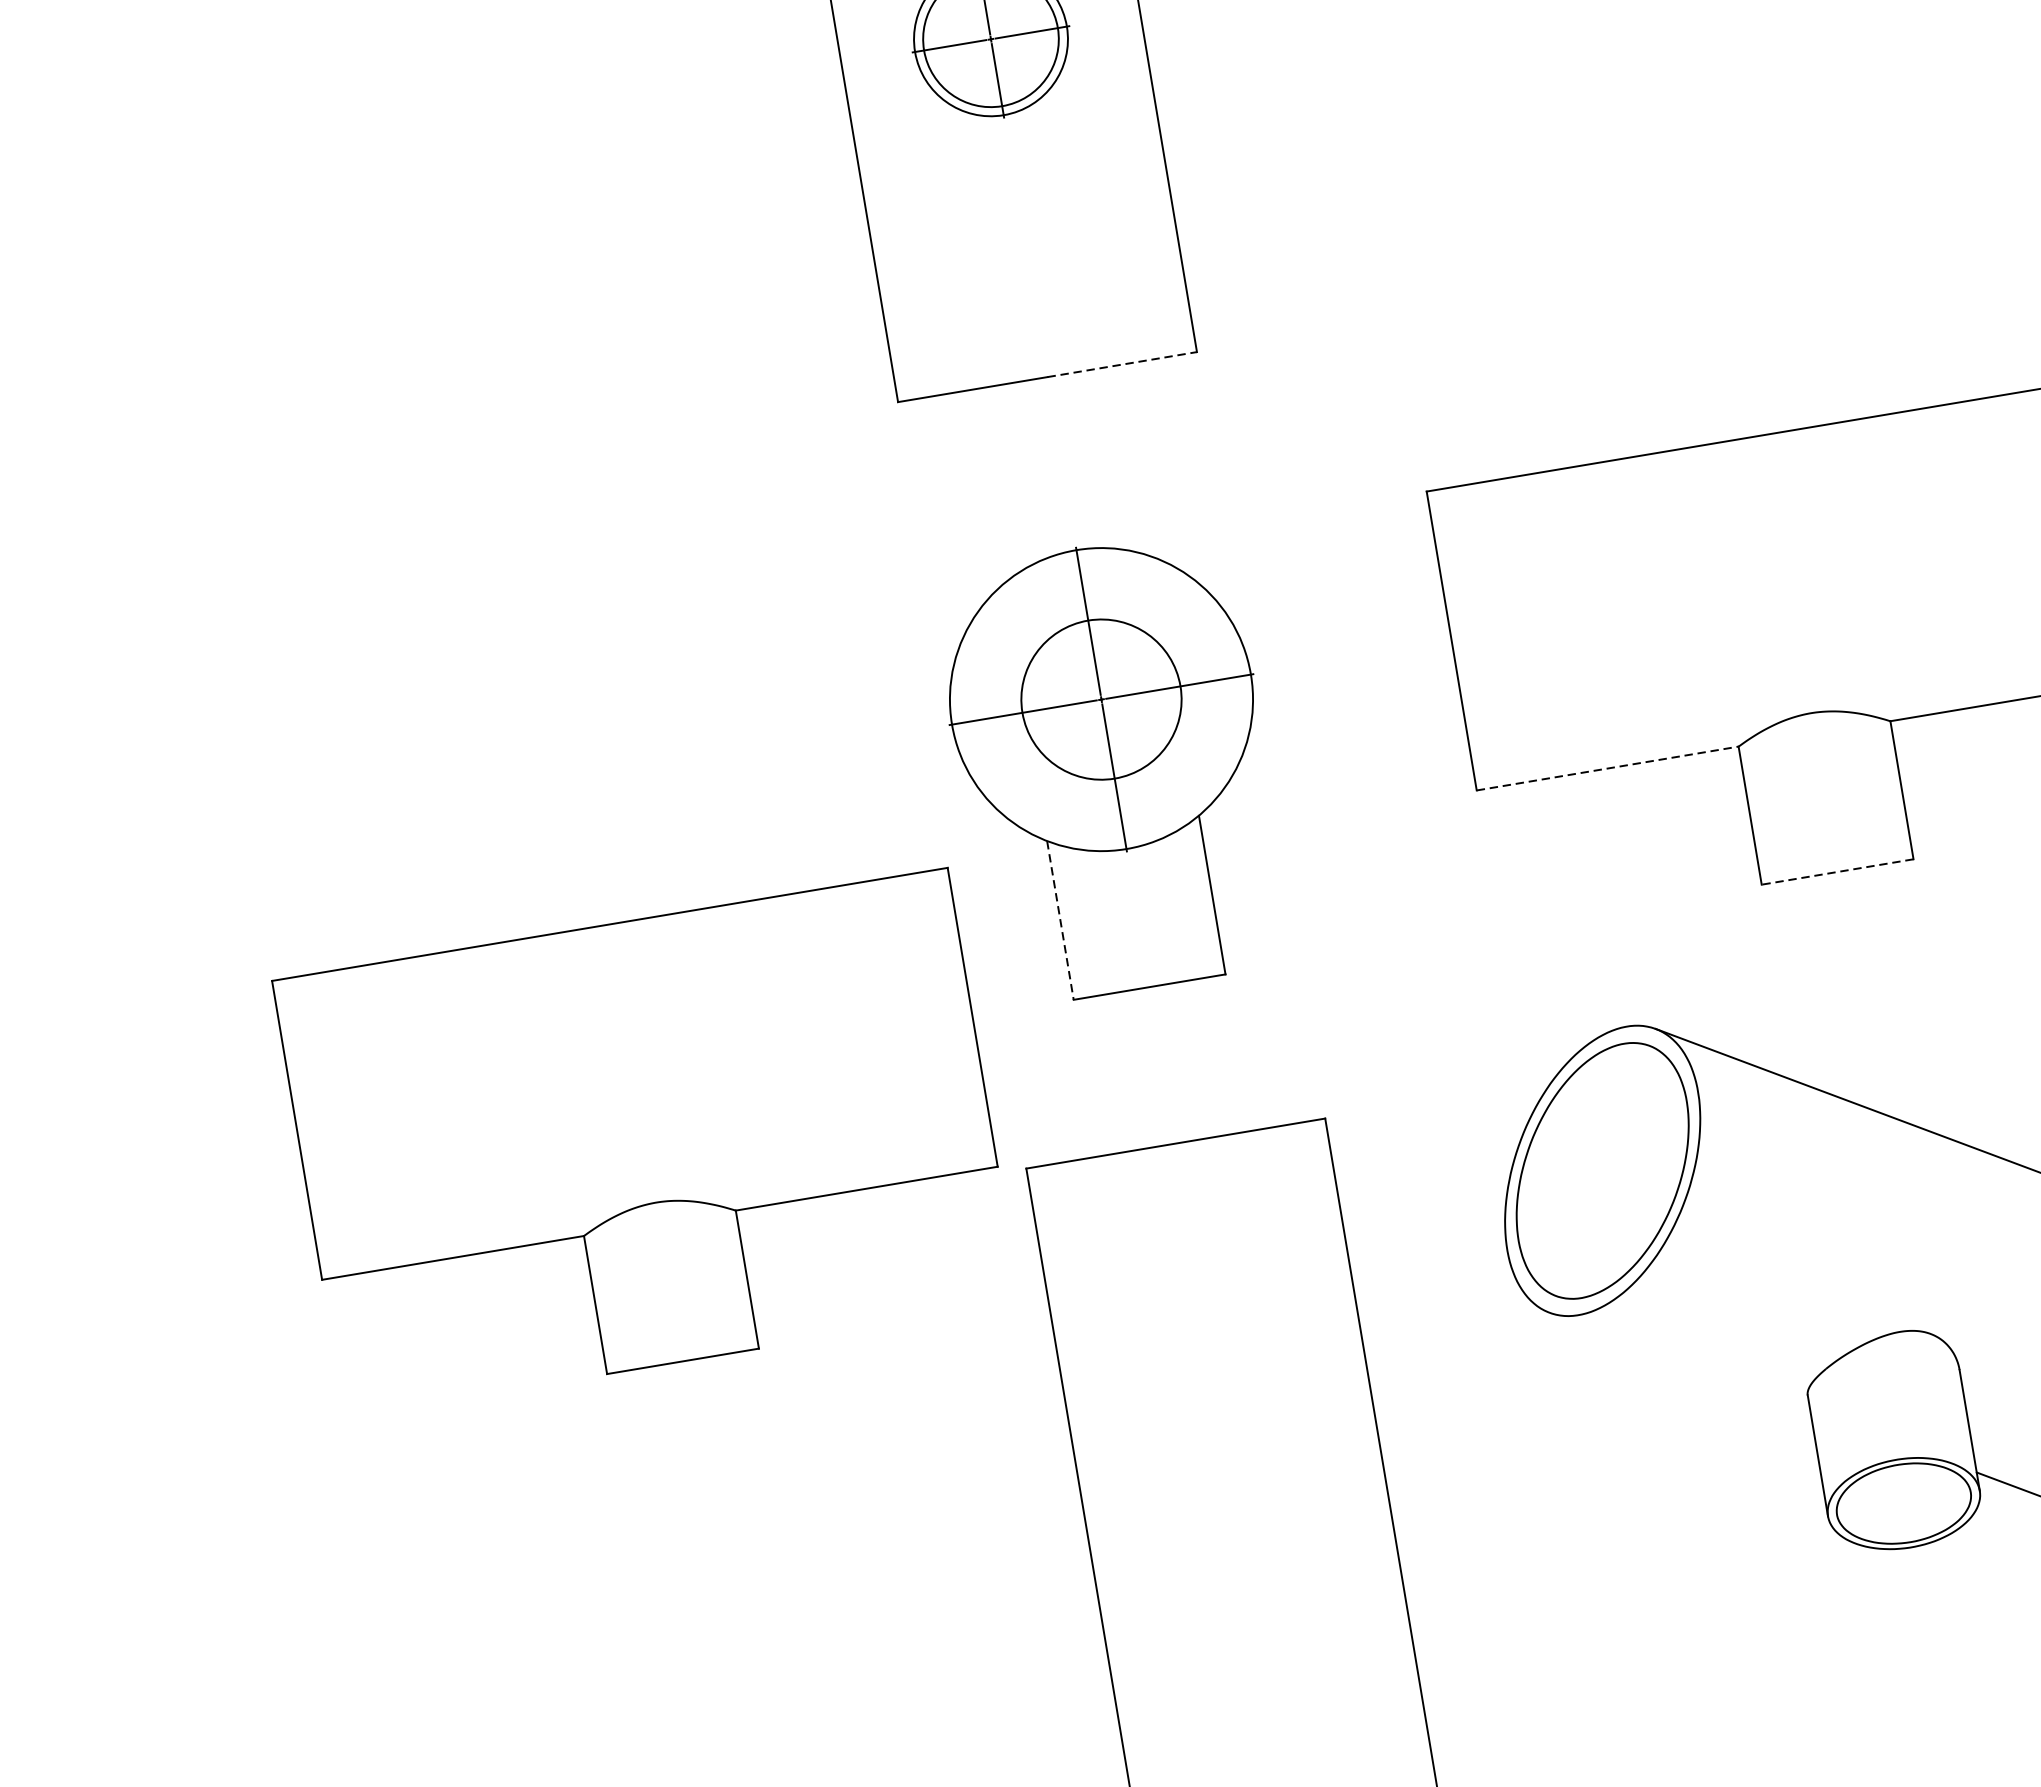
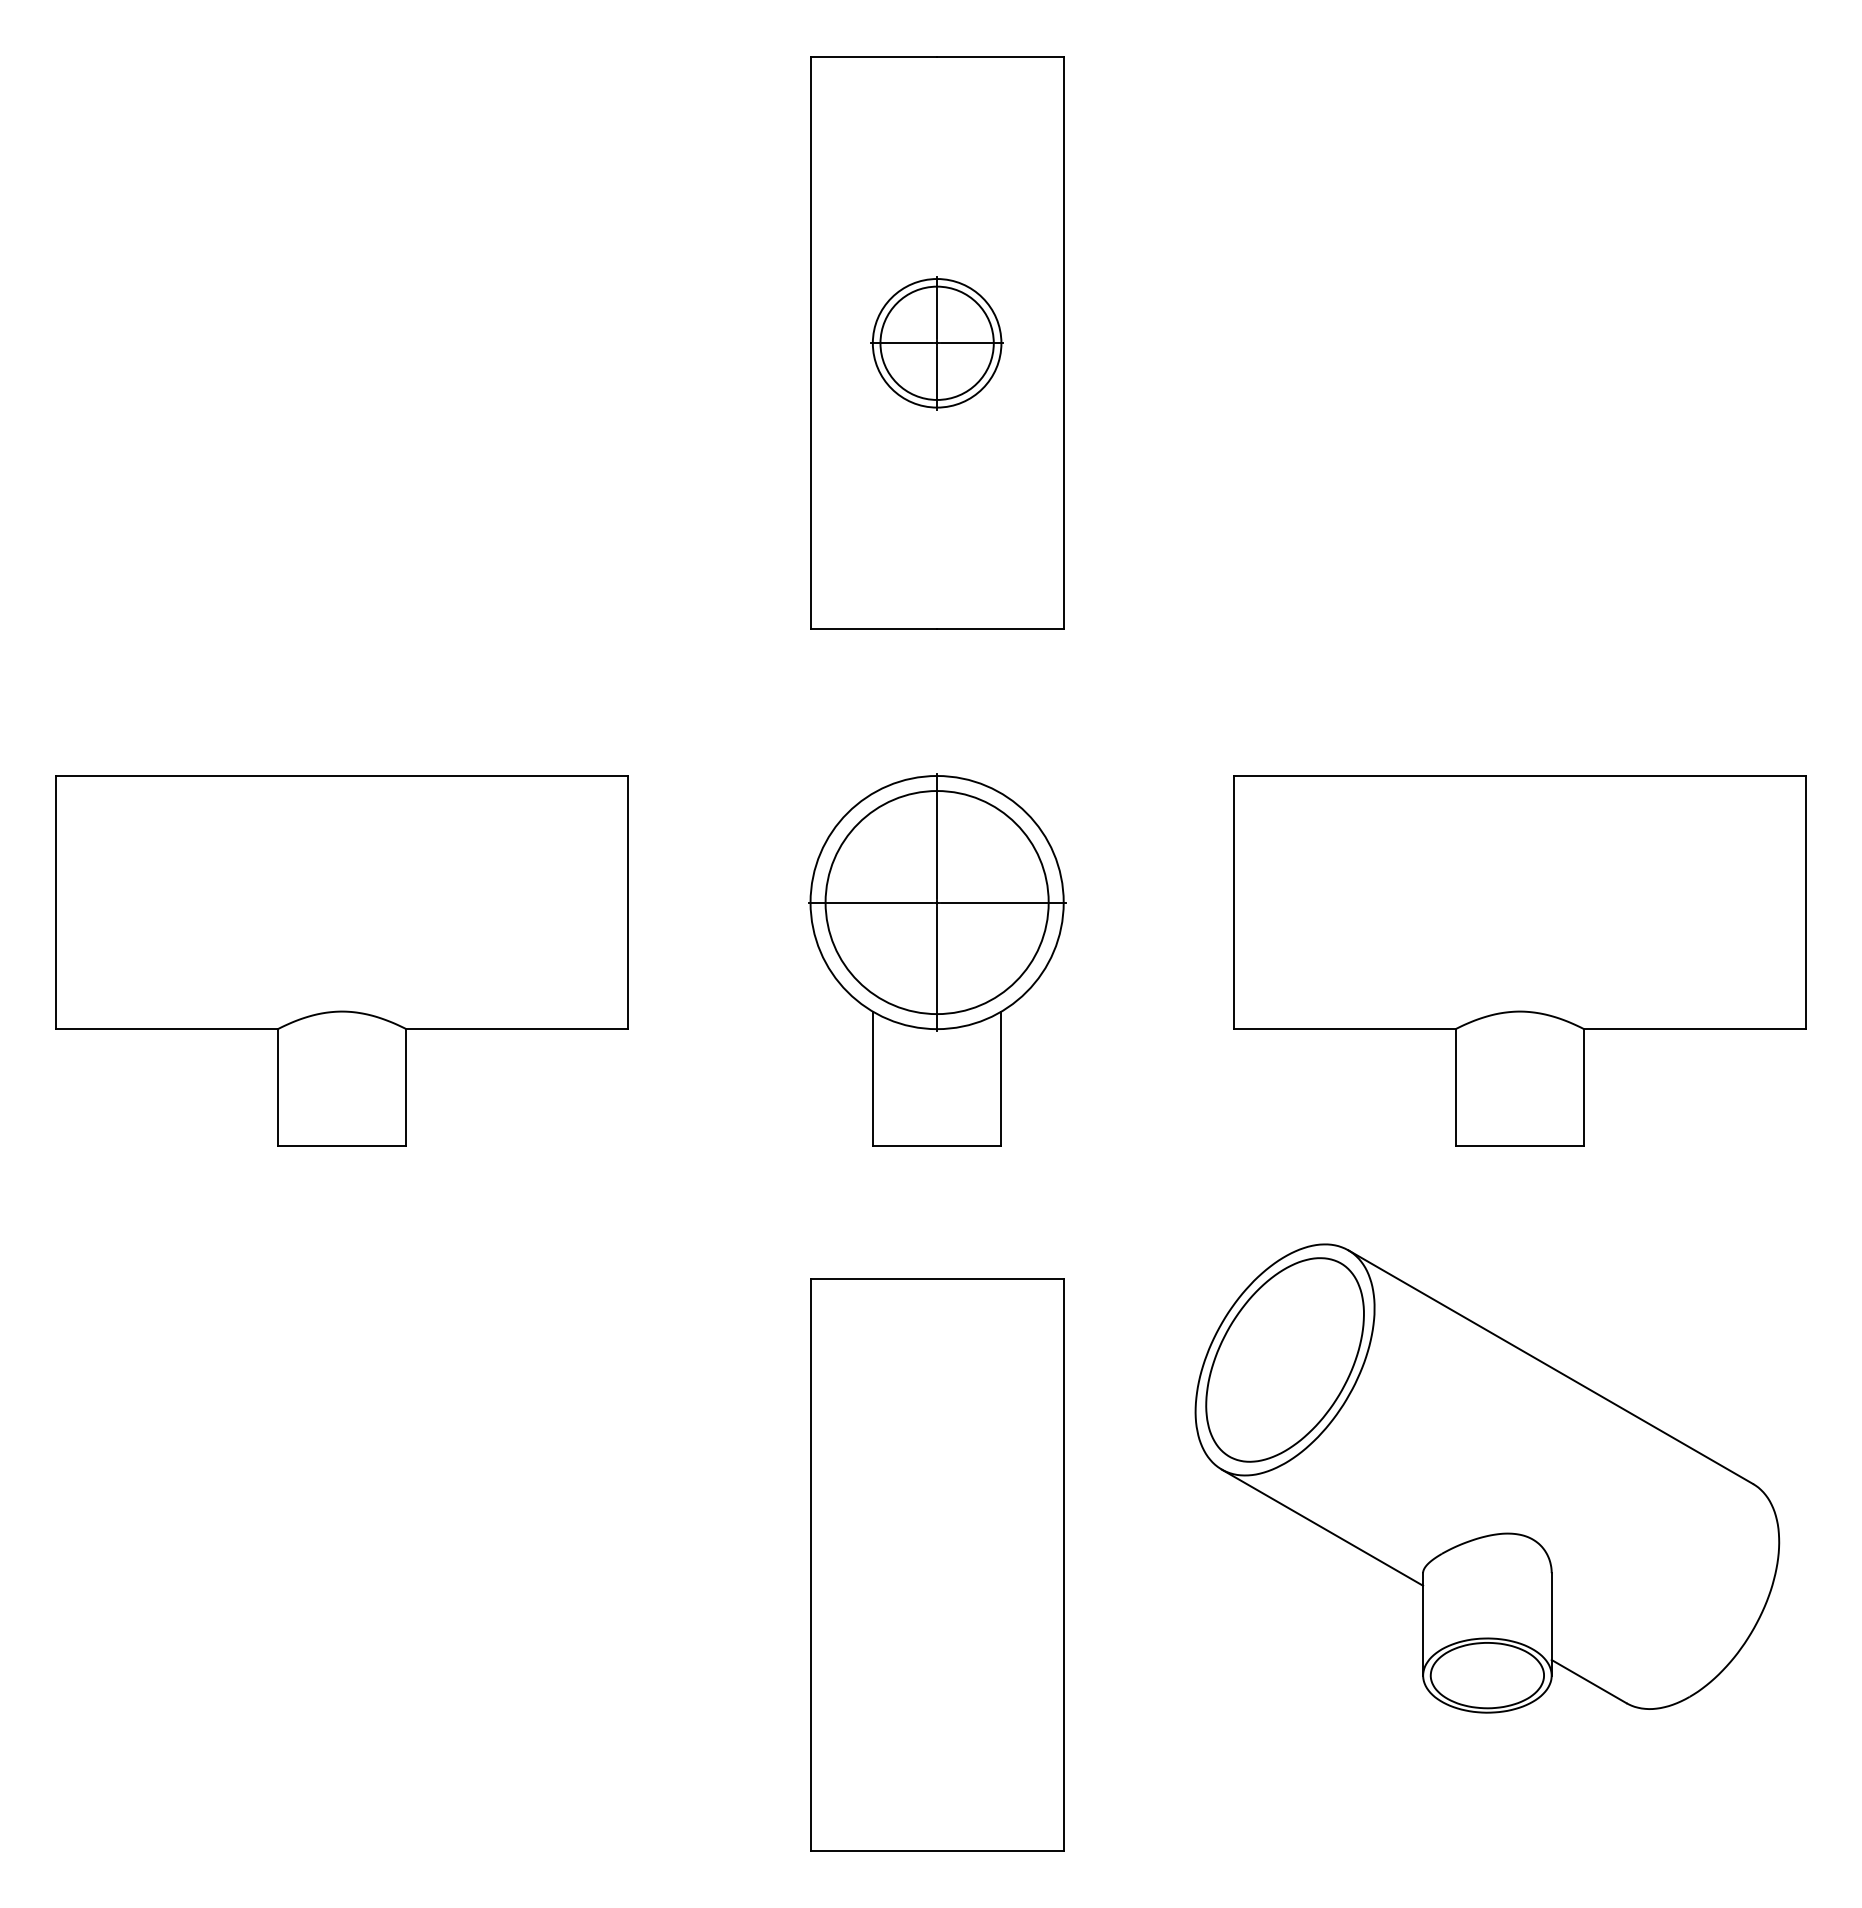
line: (1122, 364) -> (1000, 629), dashed -> solid
circle: (1100, 699) -> (936, 902), size x1.67
line: (1607, 768) -> (1344, 1029), dashed -> solid
line: (1837, 872) -> (1519, 1146), dashed -> solid
line: (1060, 921) -> (872, 1079), dashed -> solid
part: (645, 1142) -> (341, 960), moved
line: (1679, 1361) -> (1322, 1527), added

